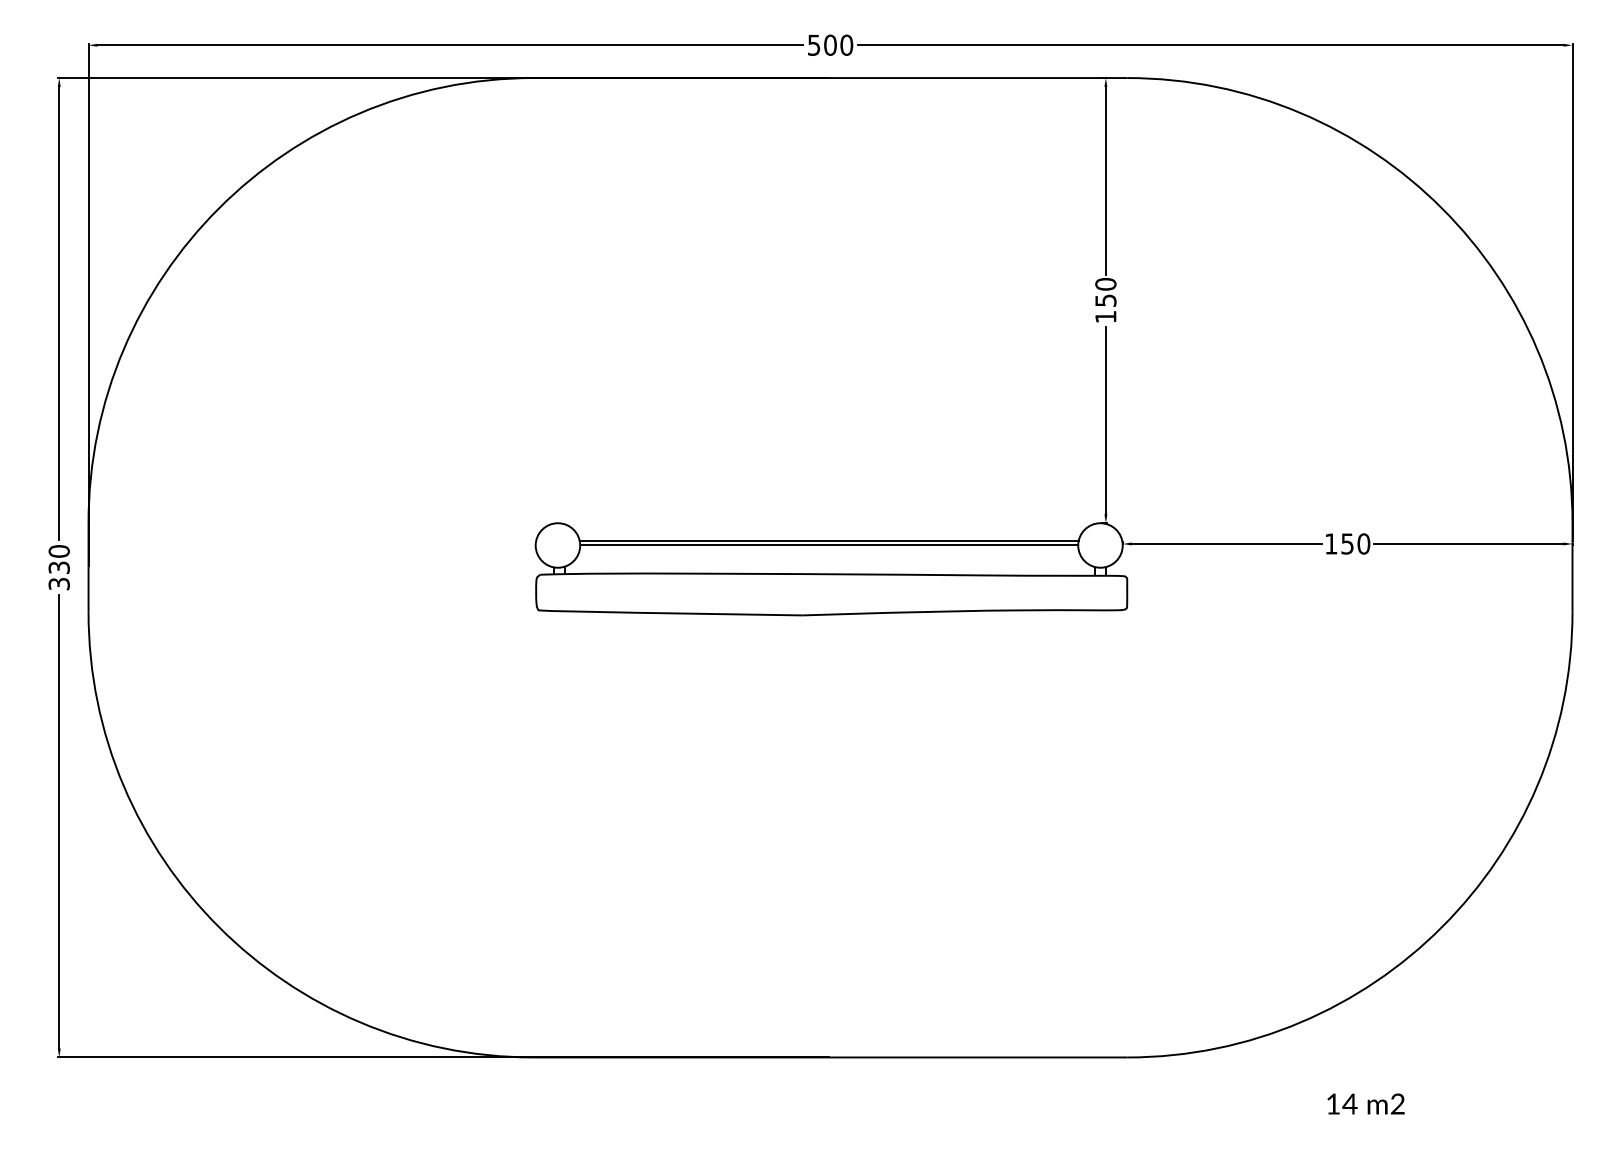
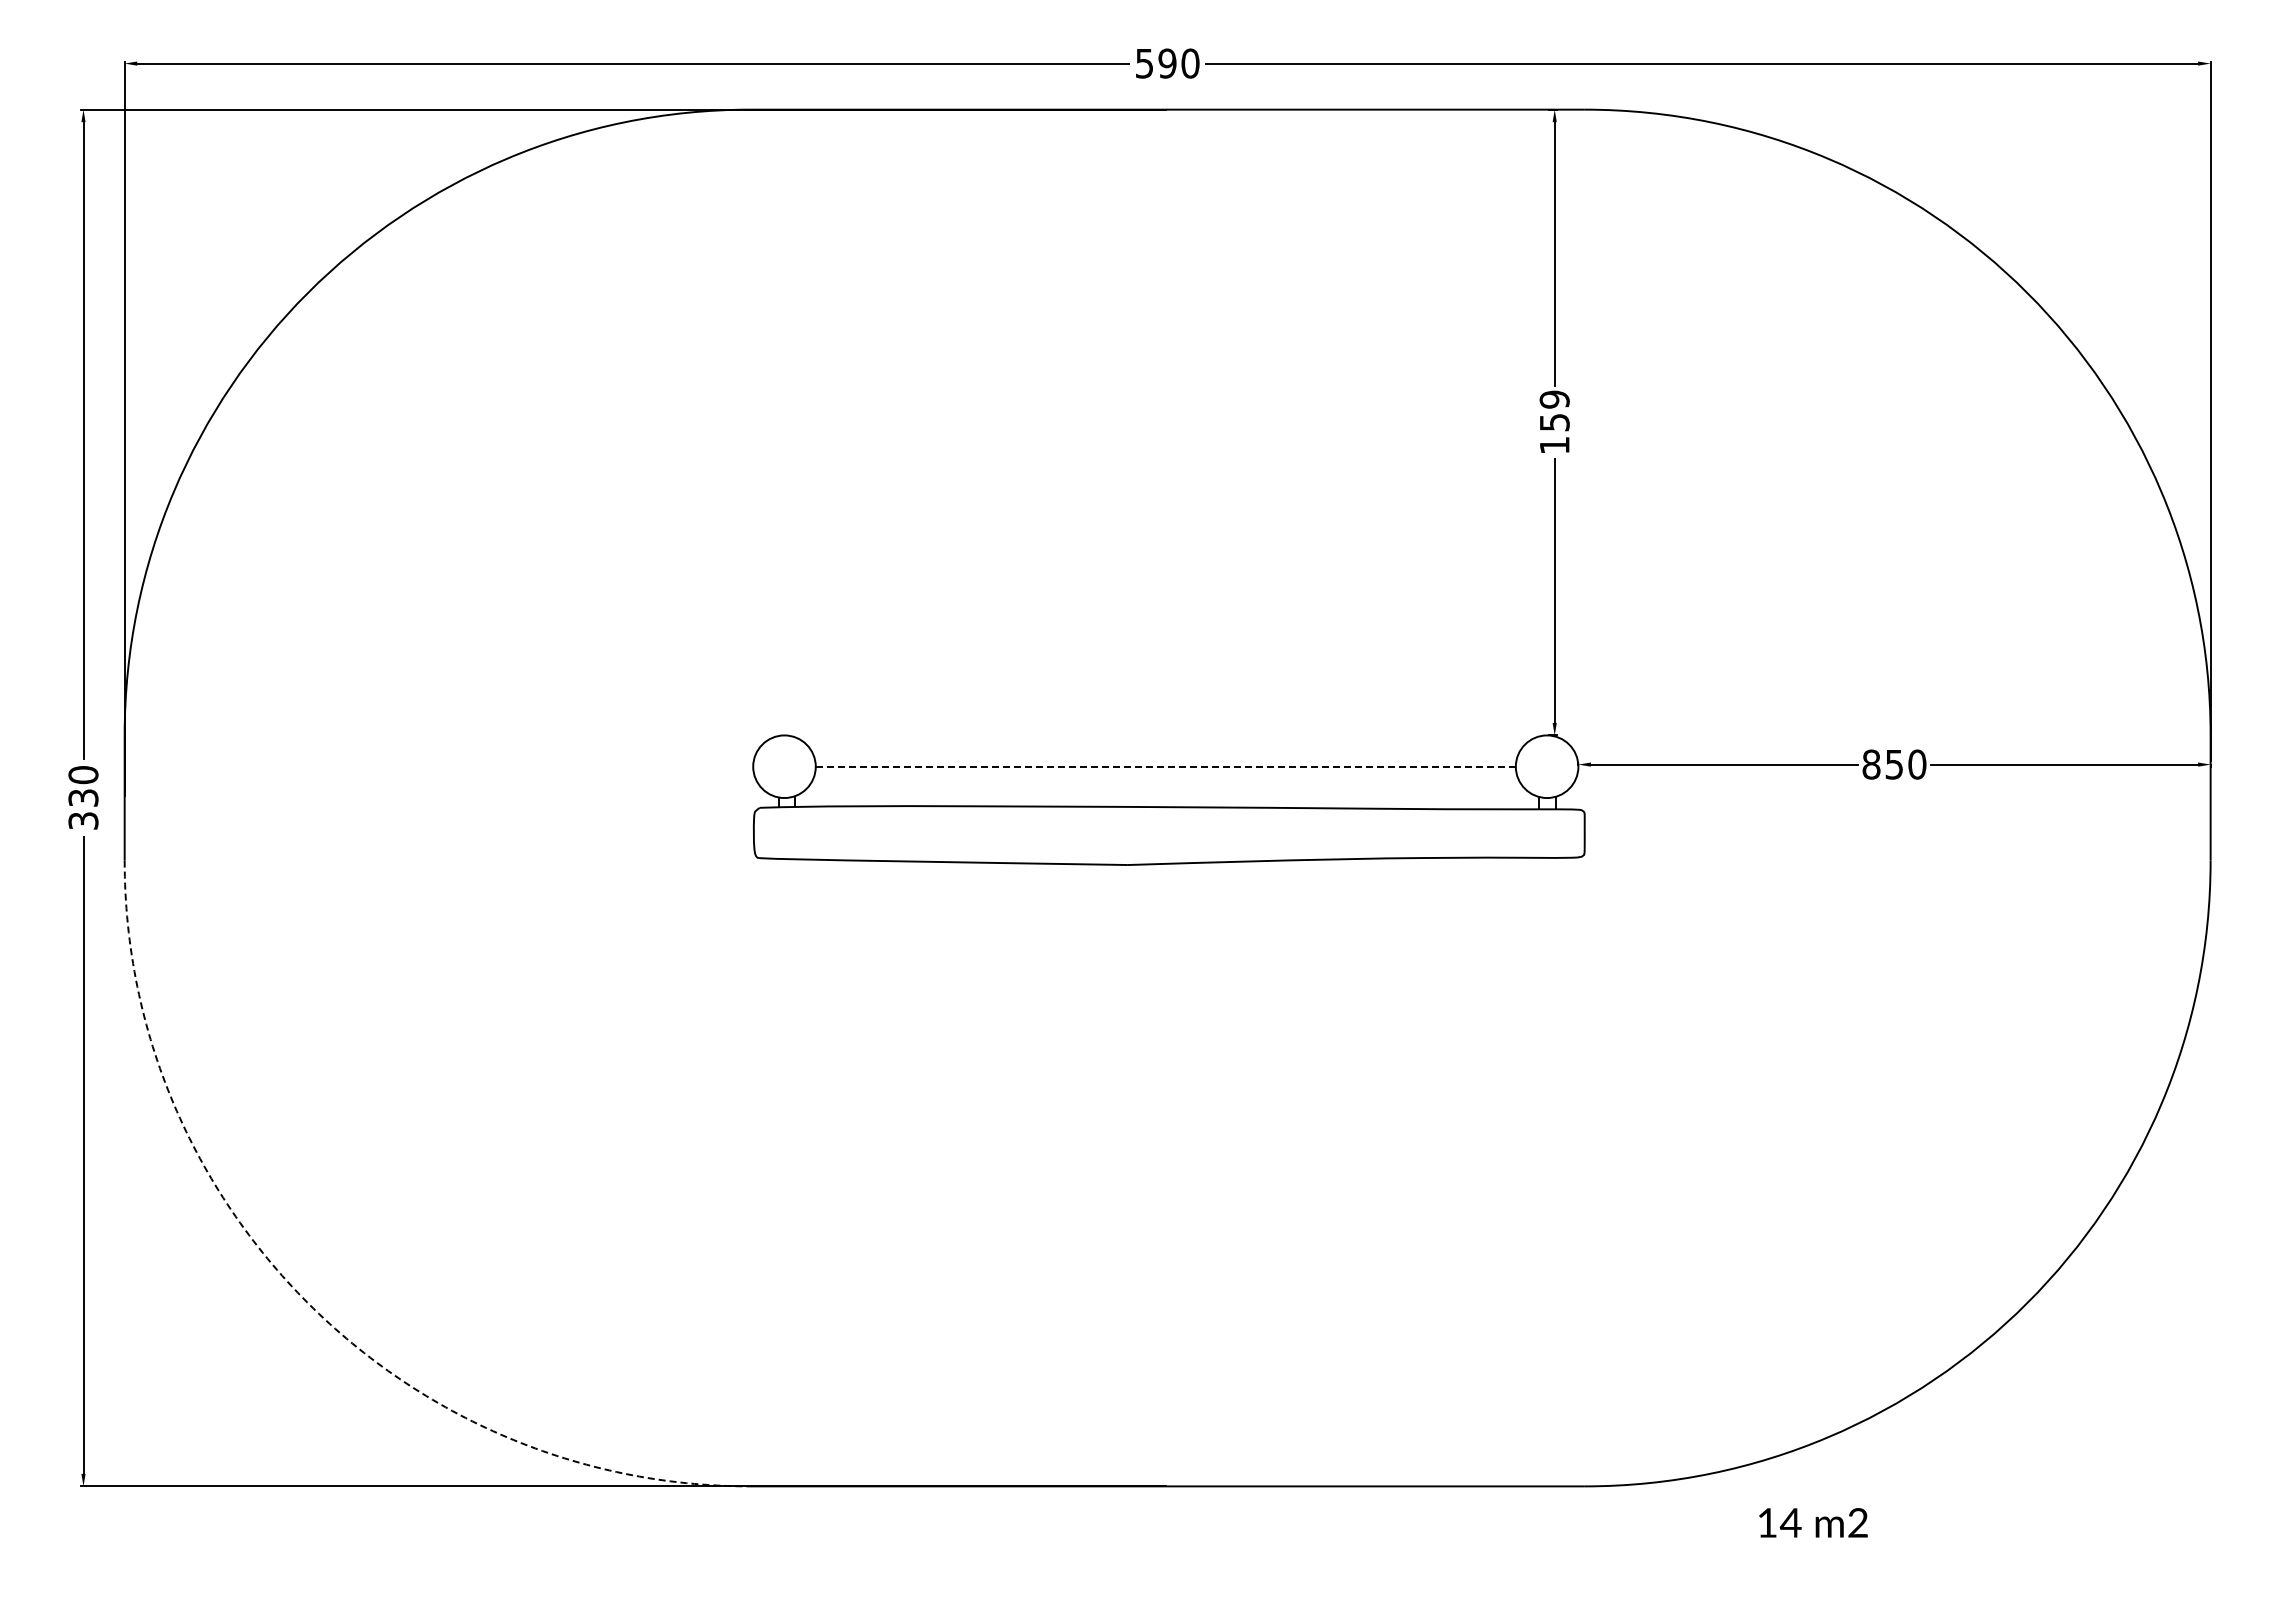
text: (830, 45) -> (1167, 63), 500 -> 590
text: (1105, 284) -> (1554, 399), 150 -> 159
line: (828, 541) -> (1165, 760), removed
text: (1331, 543) -> (1871, 764), 150 -> 850
line: (829, 545) -> (1166, 766), solid -> dashed
arc: (218, 927) -> (307, 1303), solid -> dashed
text: (1366, 1103) -> (1813, 1522), moved

